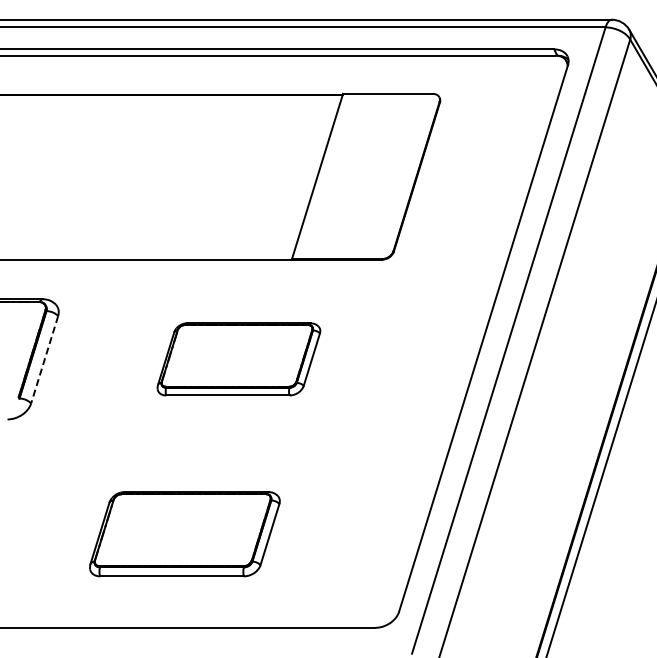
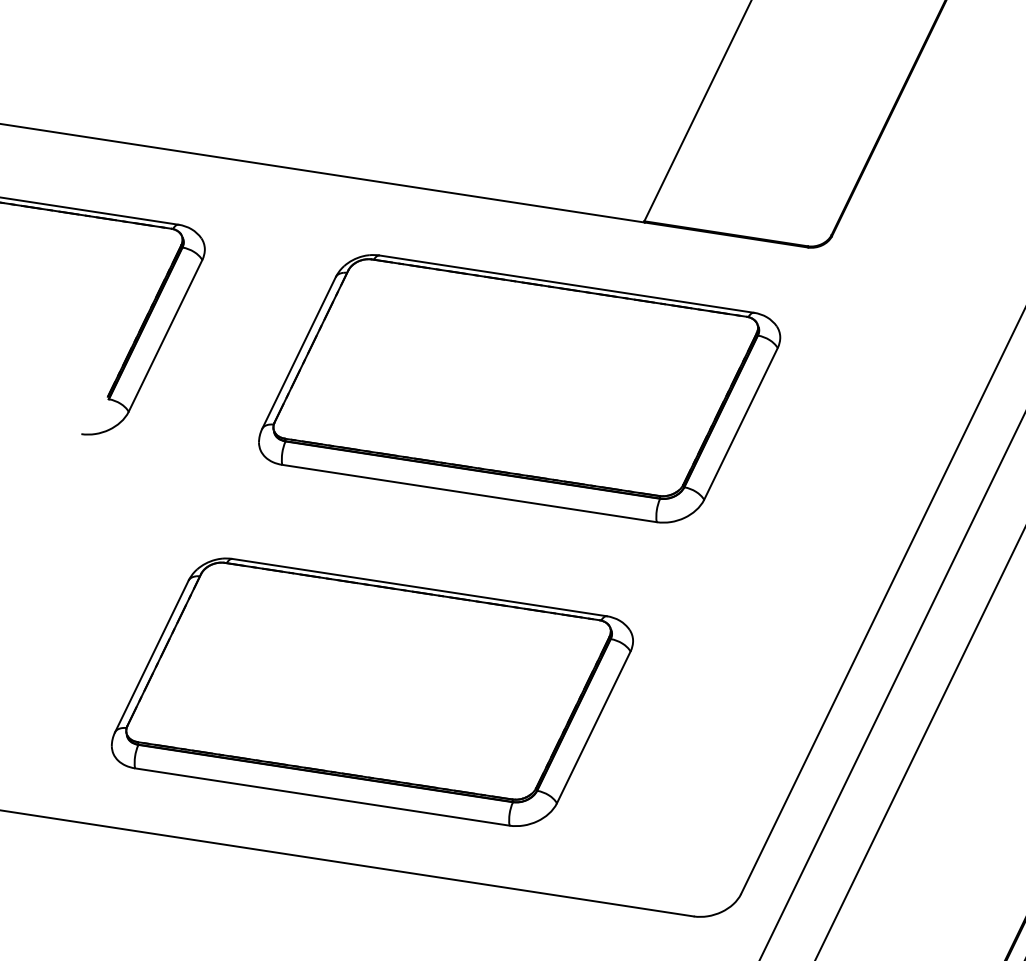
line: (44, 359) -> (165, 335), dashed -> solid
part: (238, 359) -> (518, 389), size x1.67
part: (184, 534) -> (371, 693), size x1.43

